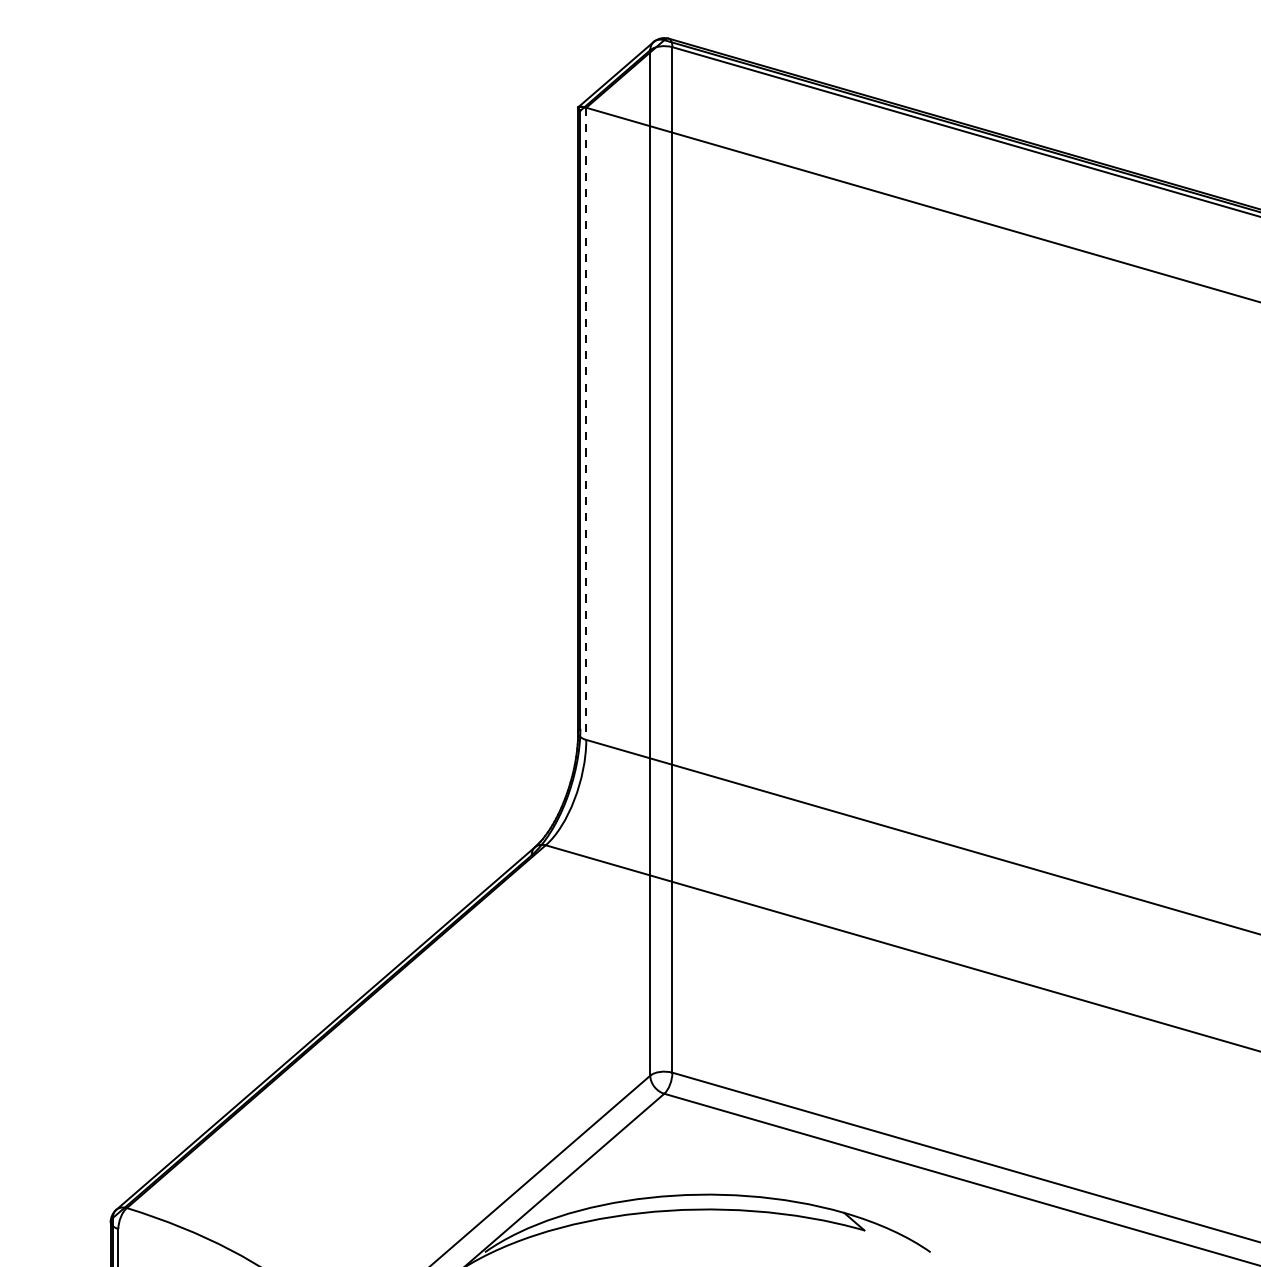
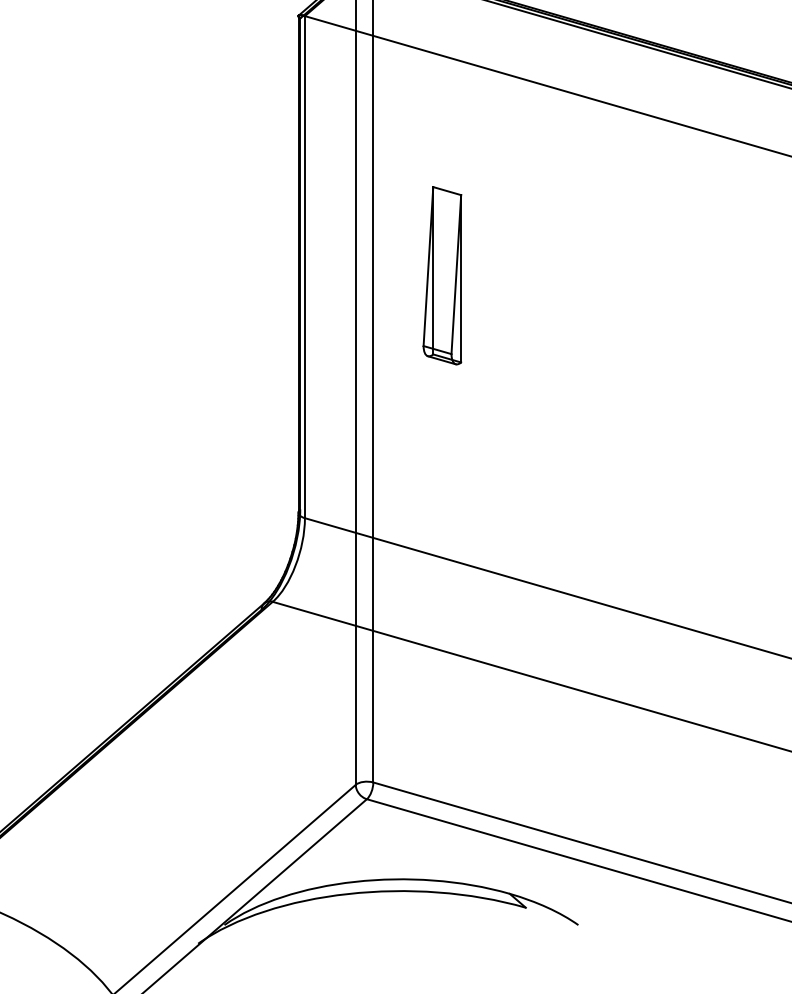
line: (586, 424) -> (305, 267), dashed -> solid
part: (758, 434) -> (441, 275), added

